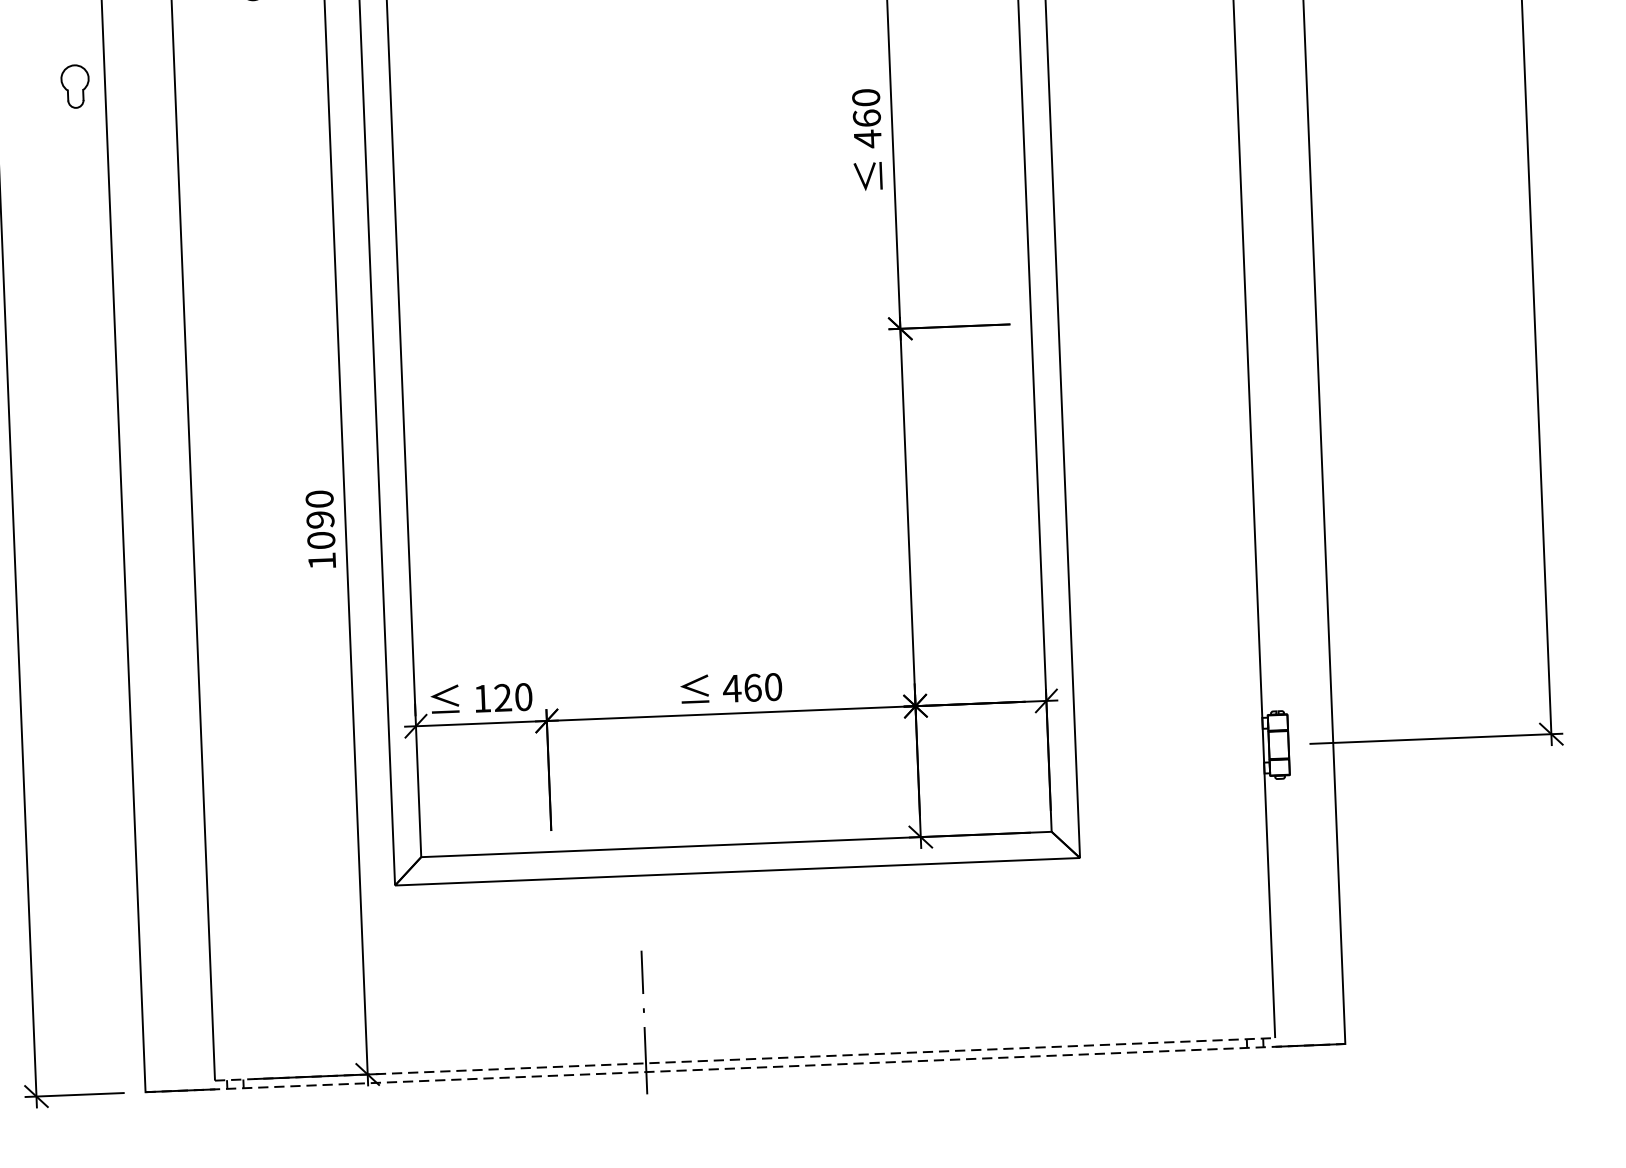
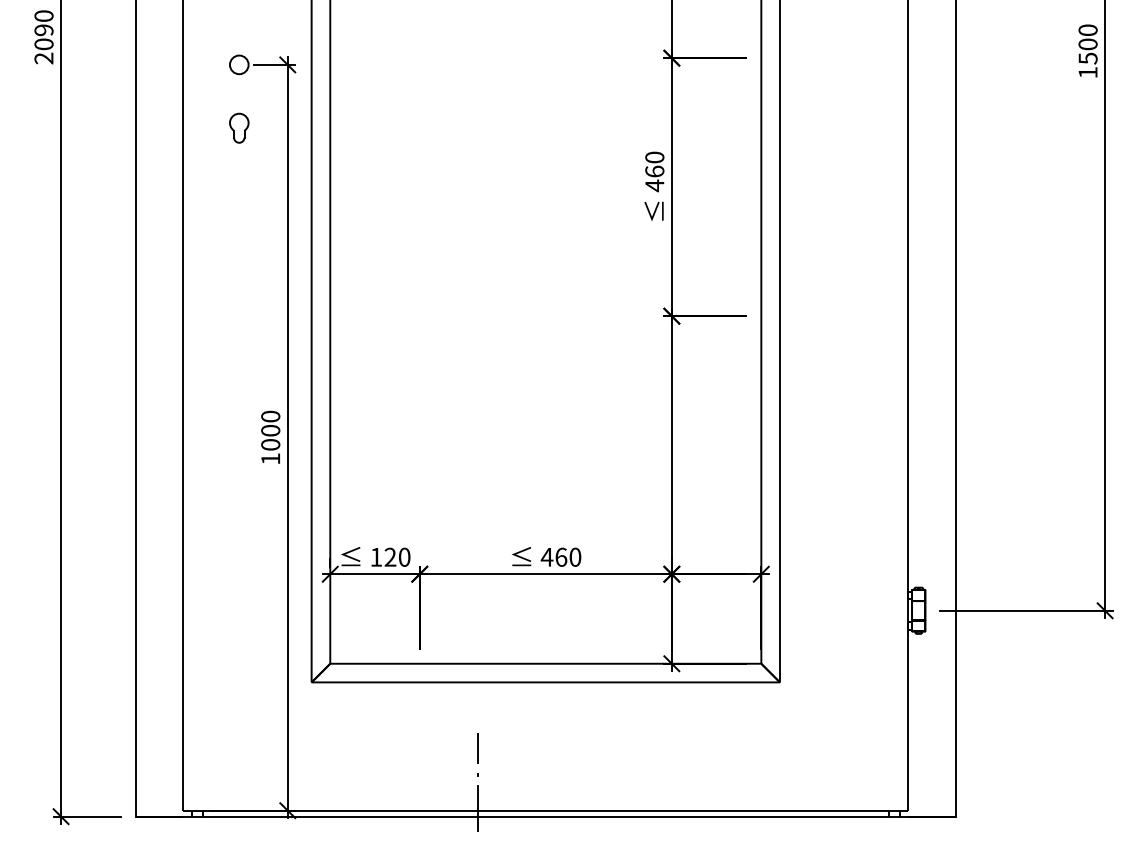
part: (75, 85) -> (239, 127), moved
text: (320, 519) -> (270, 430), 1090 -> 1000
line: (746, 1059) -> (546, 810), dashed -> solid
line: (746, 1067) -> (546, 816), dashed -> solid

